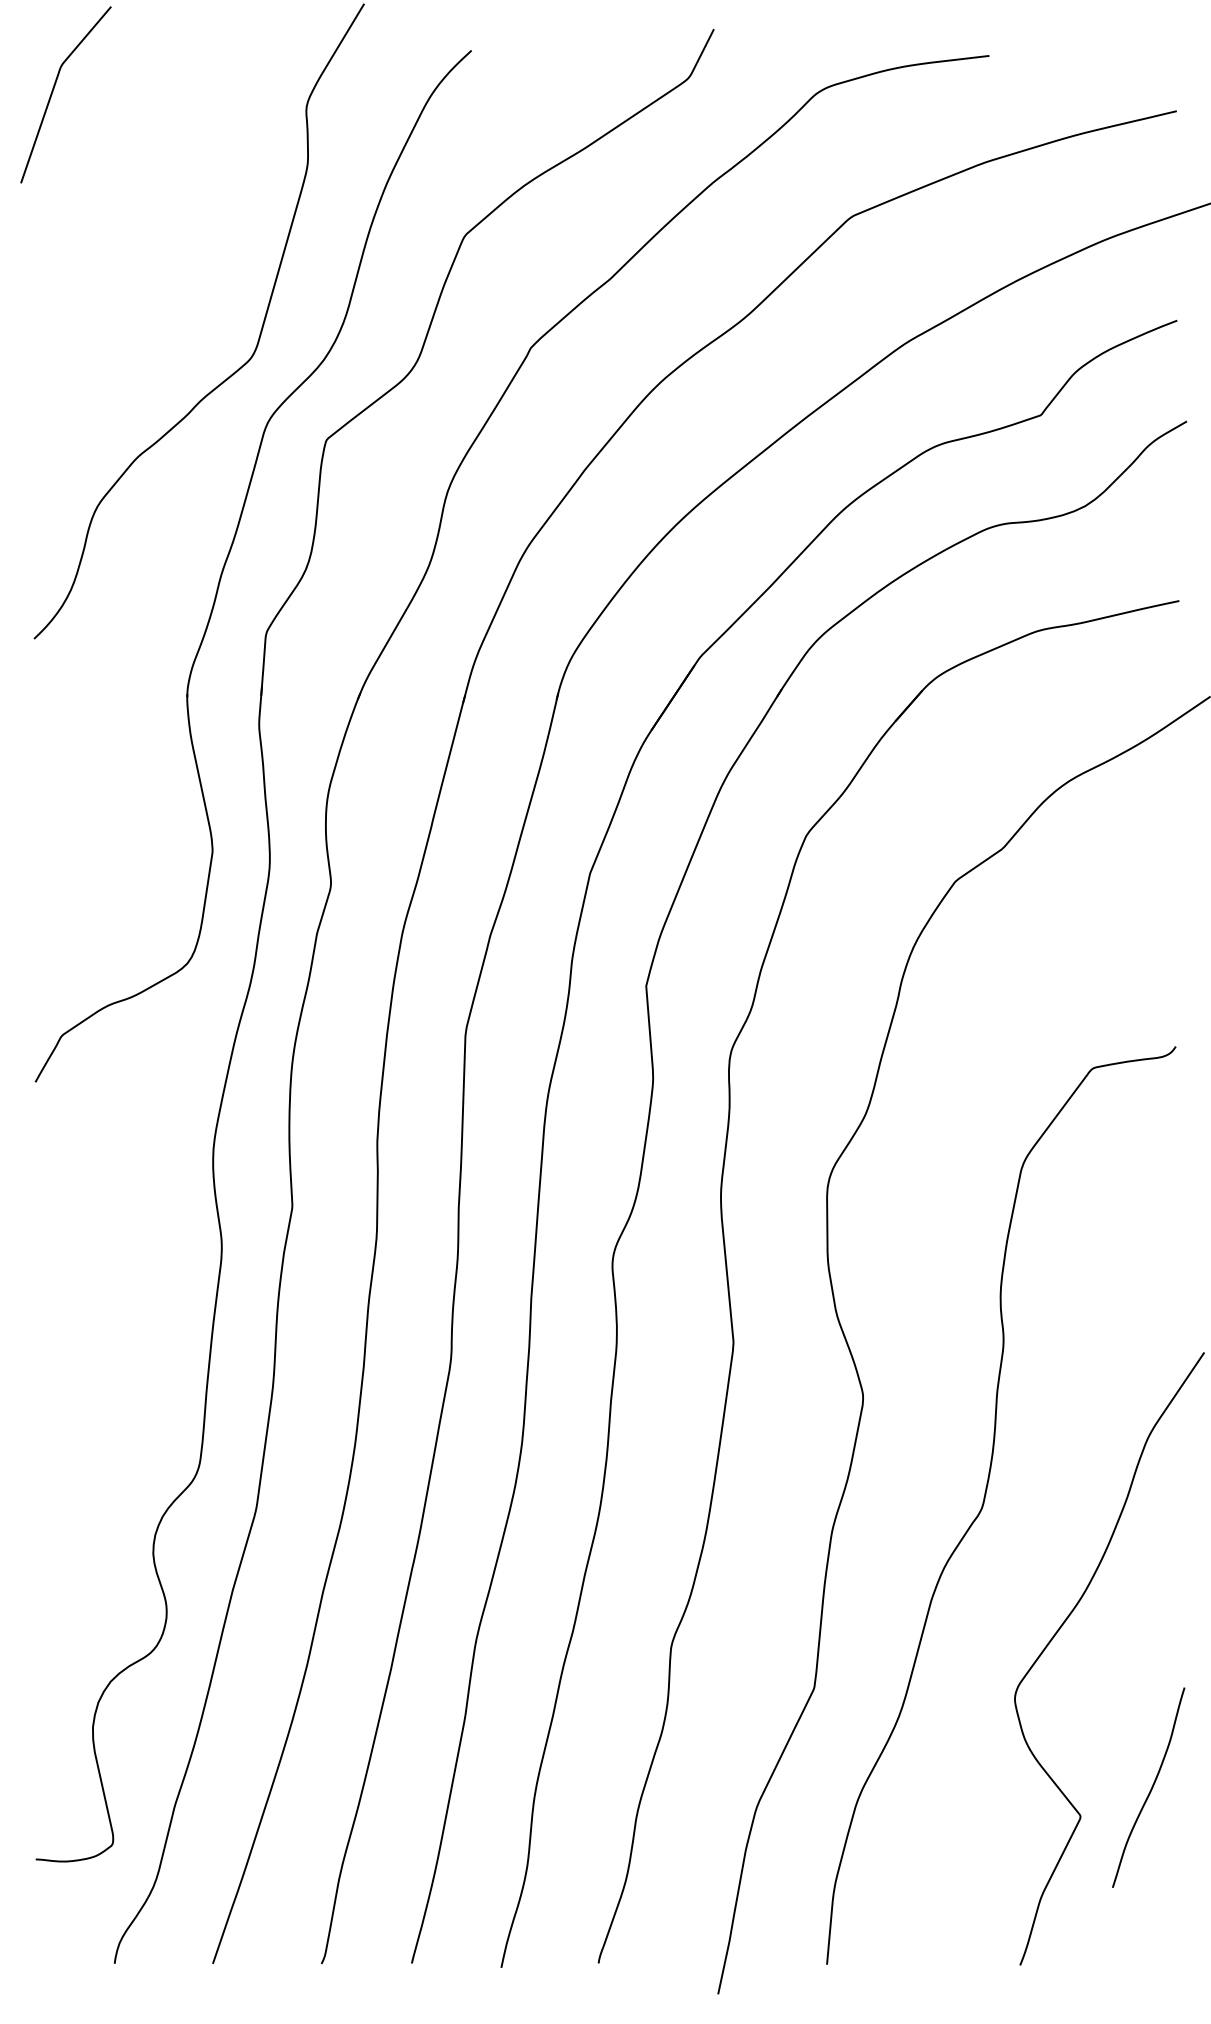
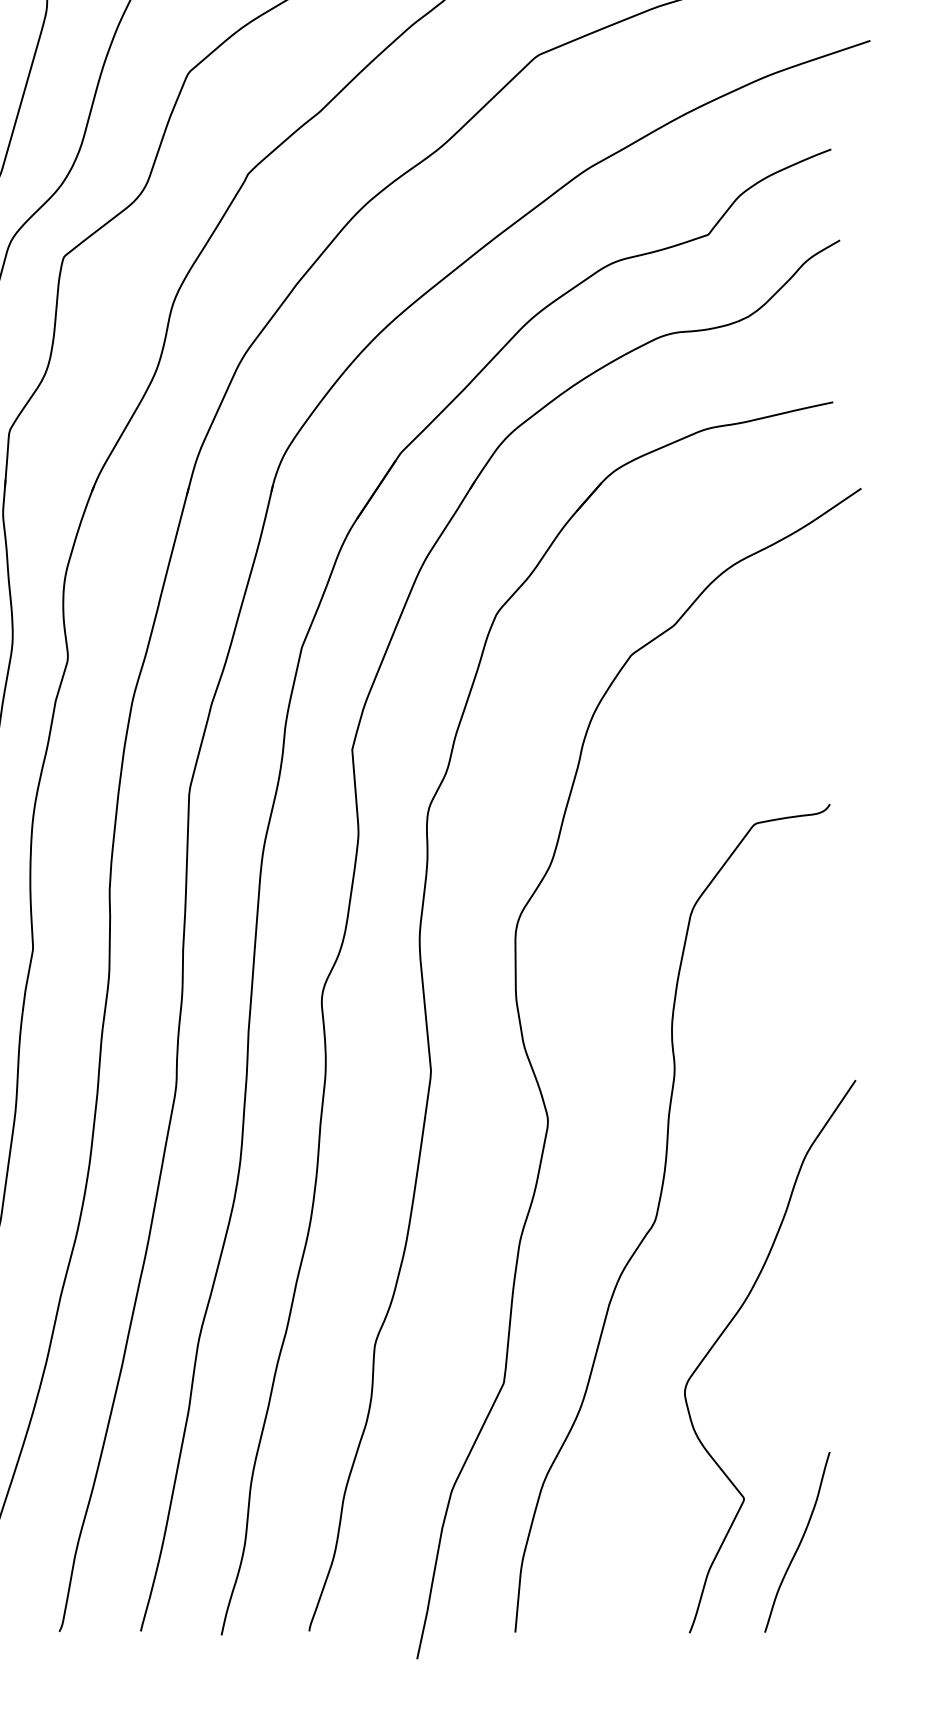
curve: (1150, 1789) -> (799, 1543), moved

